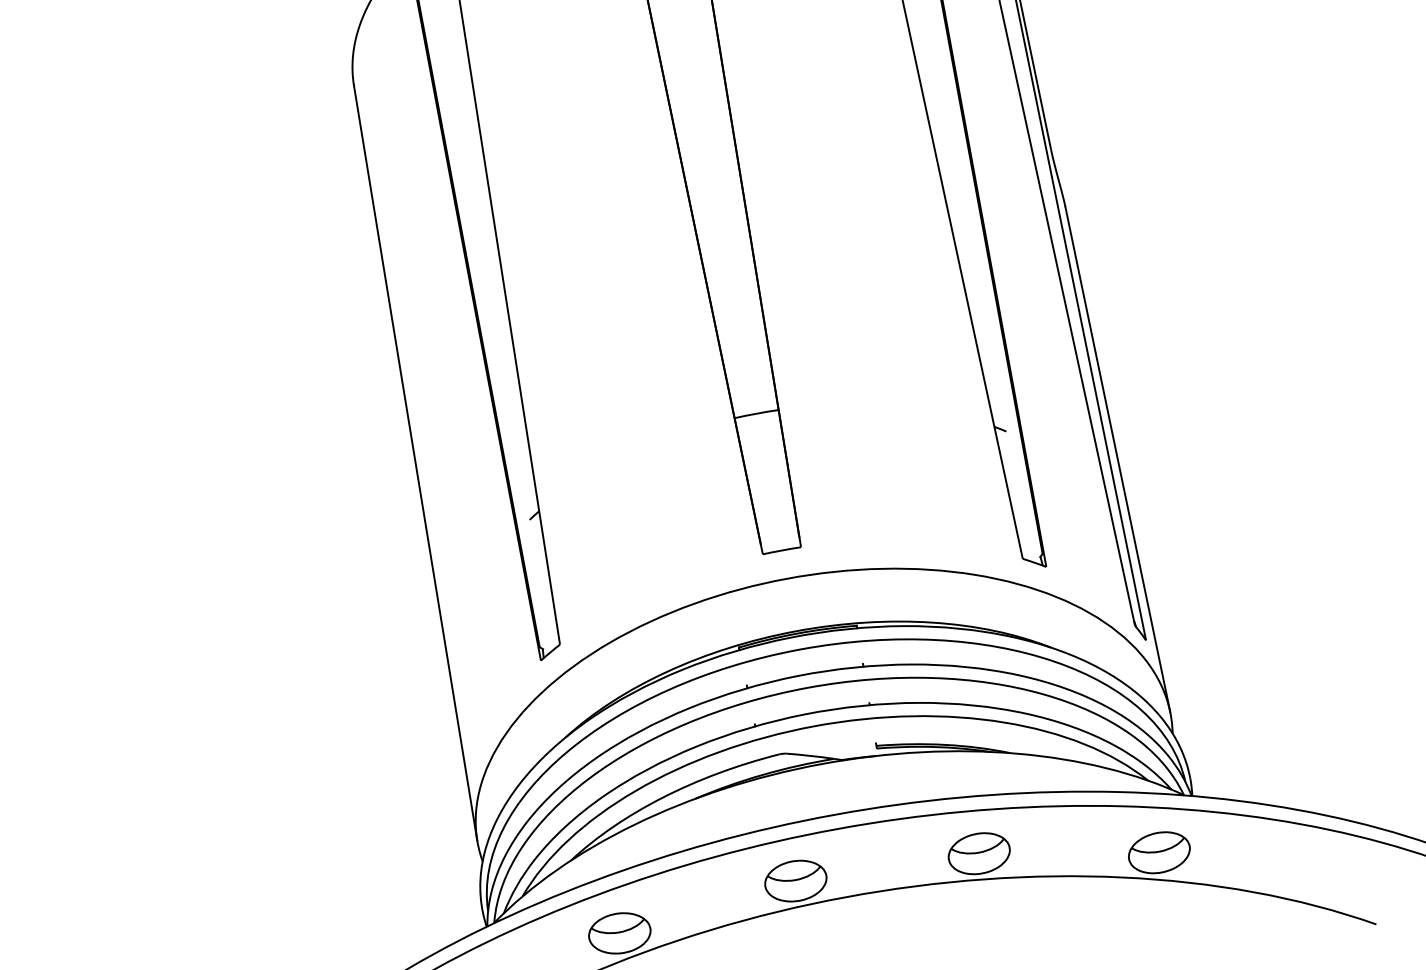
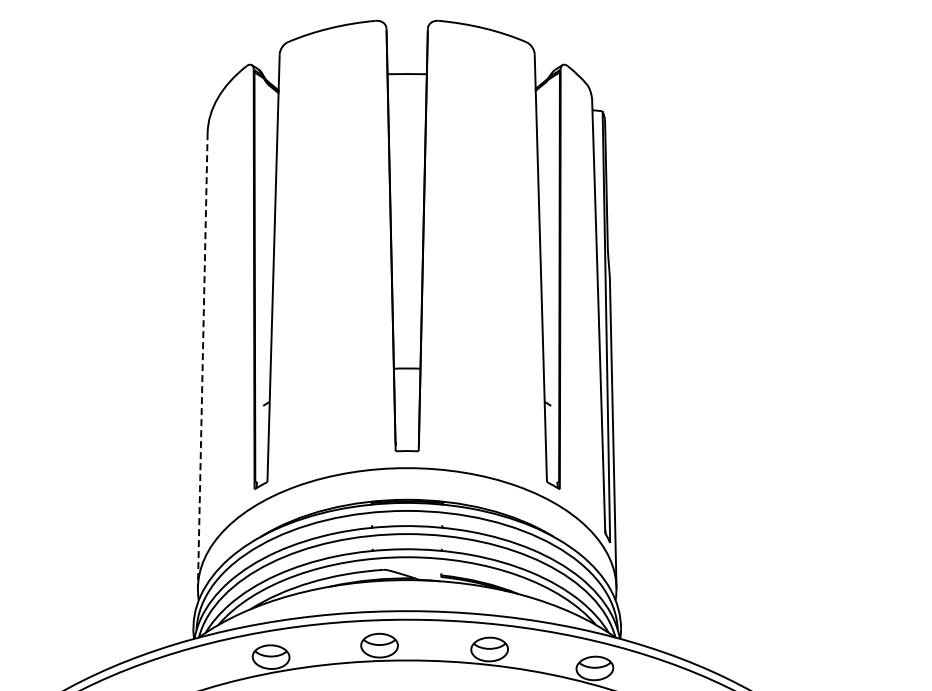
line: (415, 463) -> (202, 360), solid -> dashed

